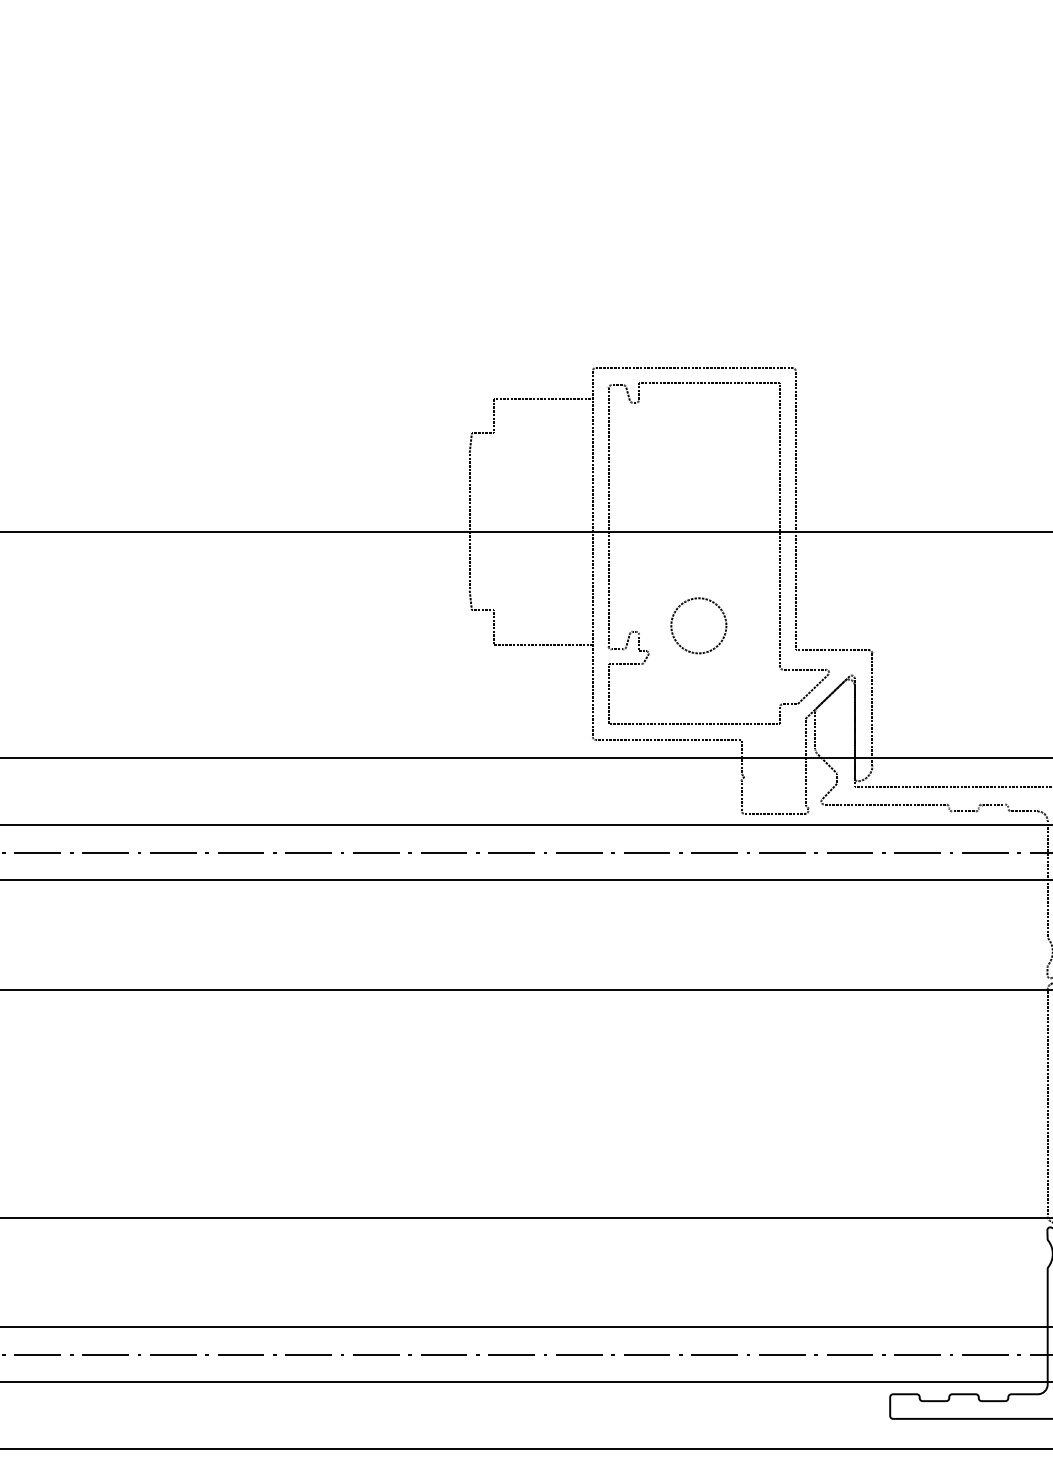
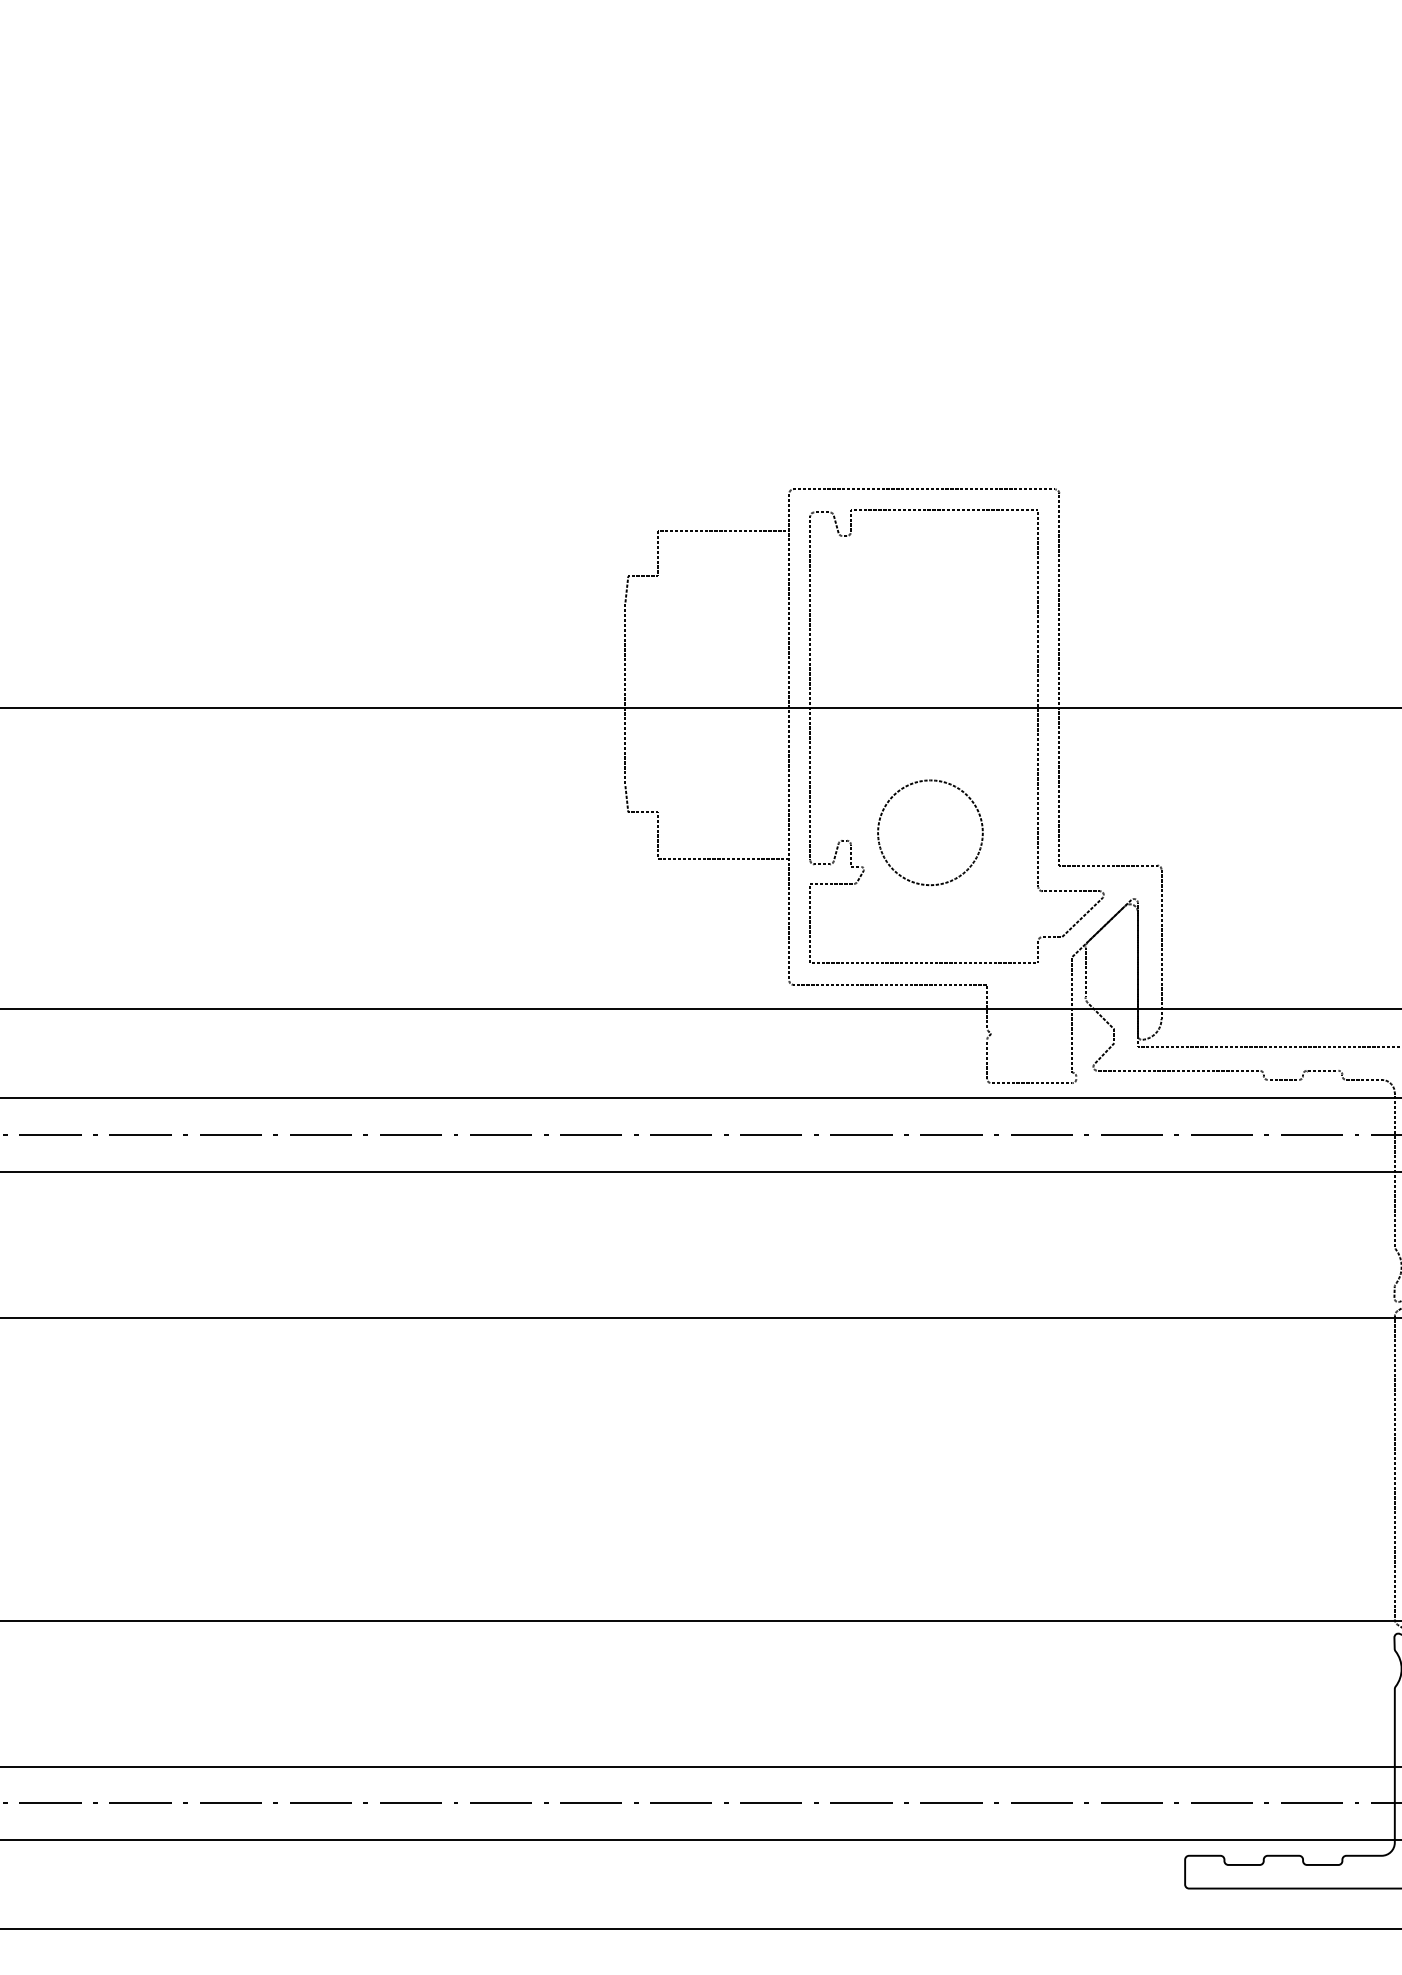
circle: (698, 625) -> (930, 832), size x1.43

